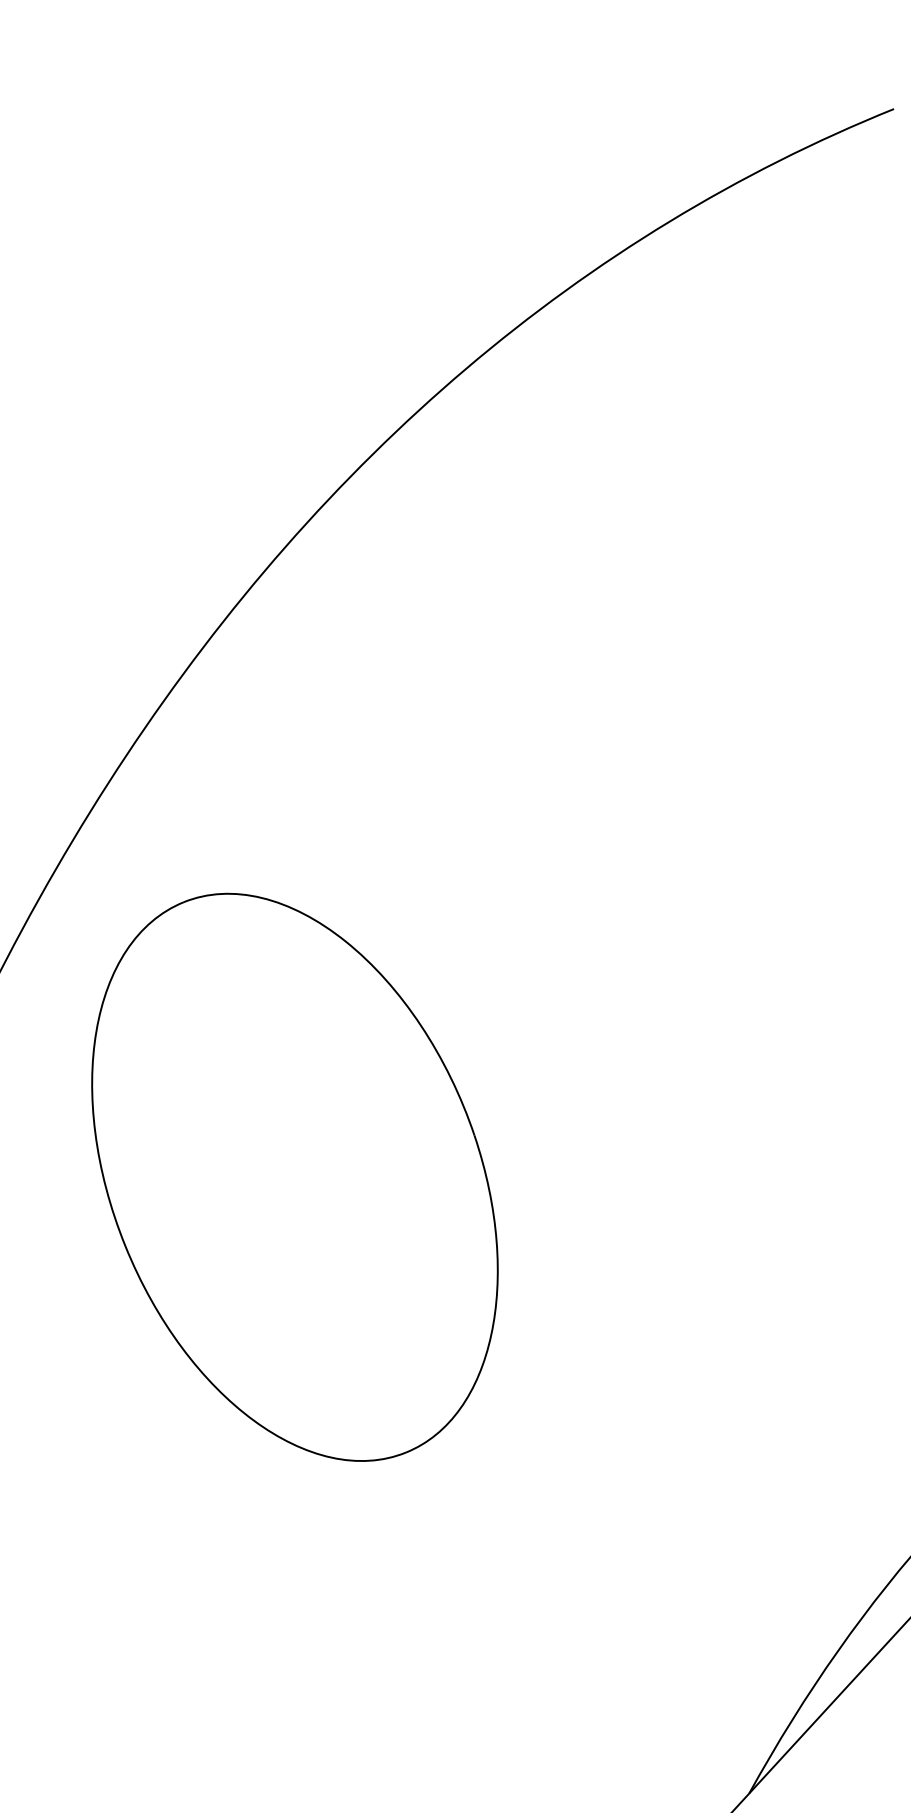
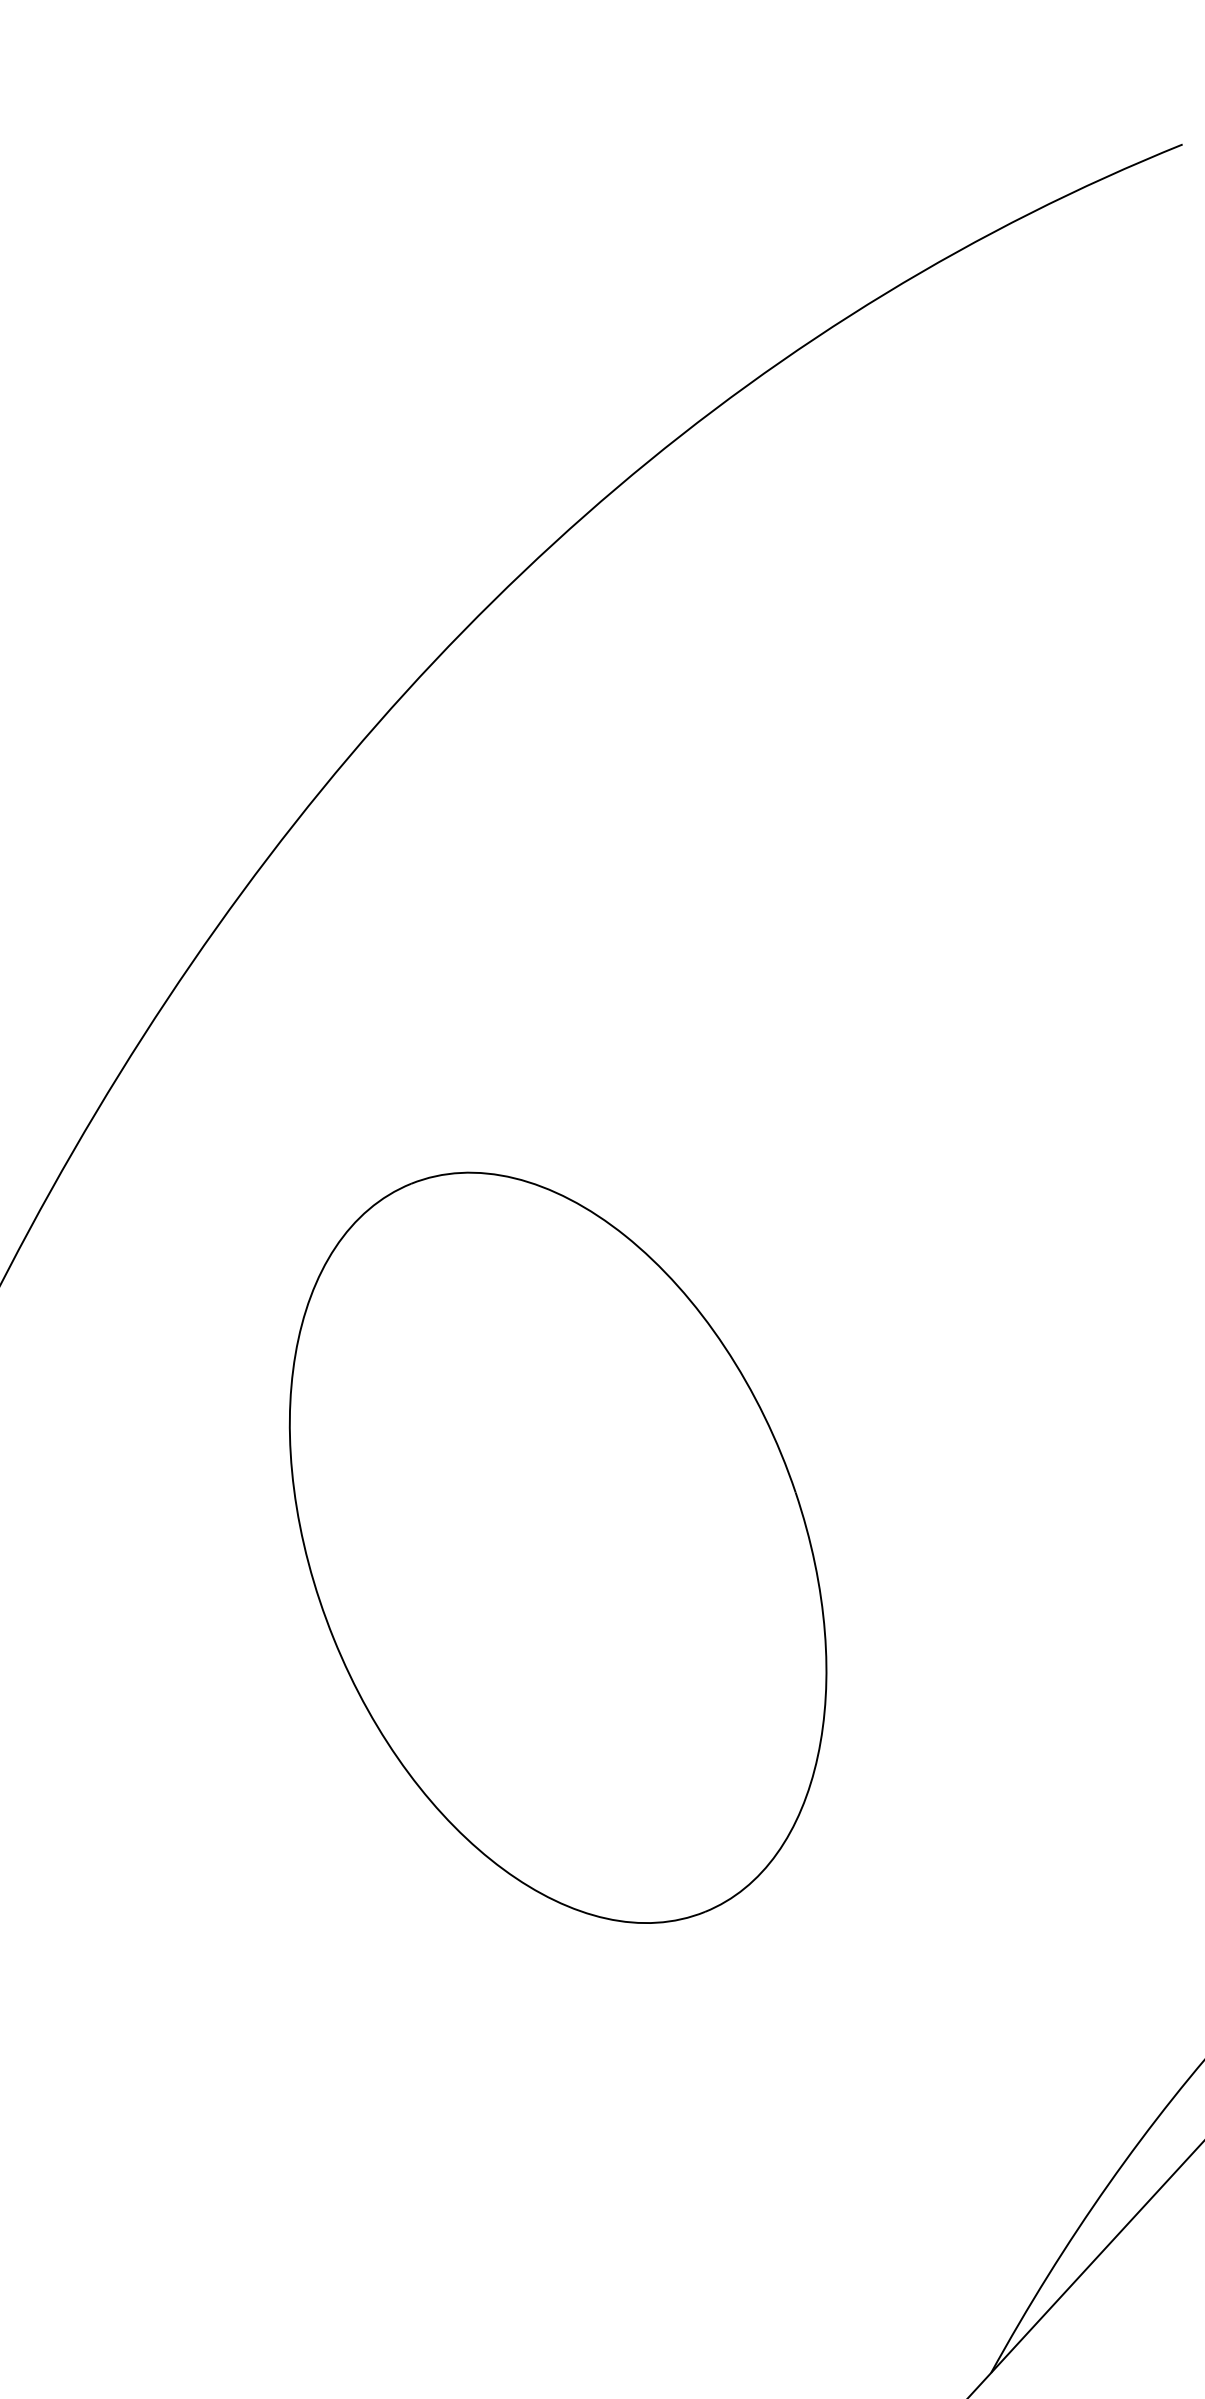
part: (294, 1177) -> (557, 1547), moved

